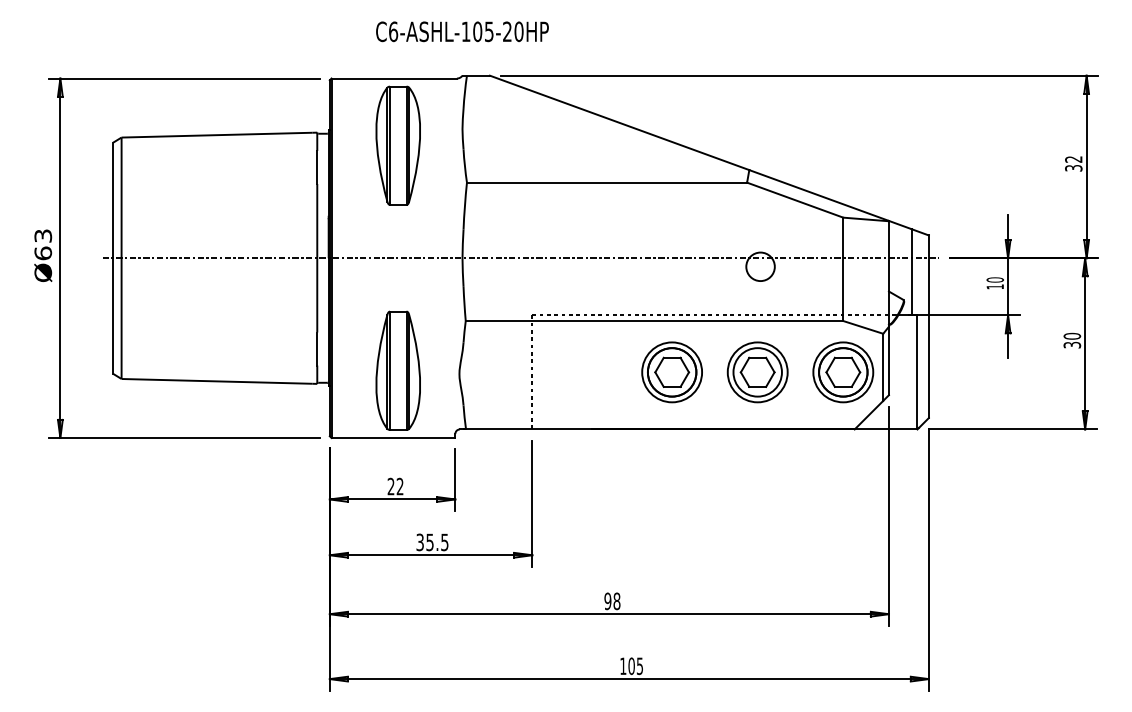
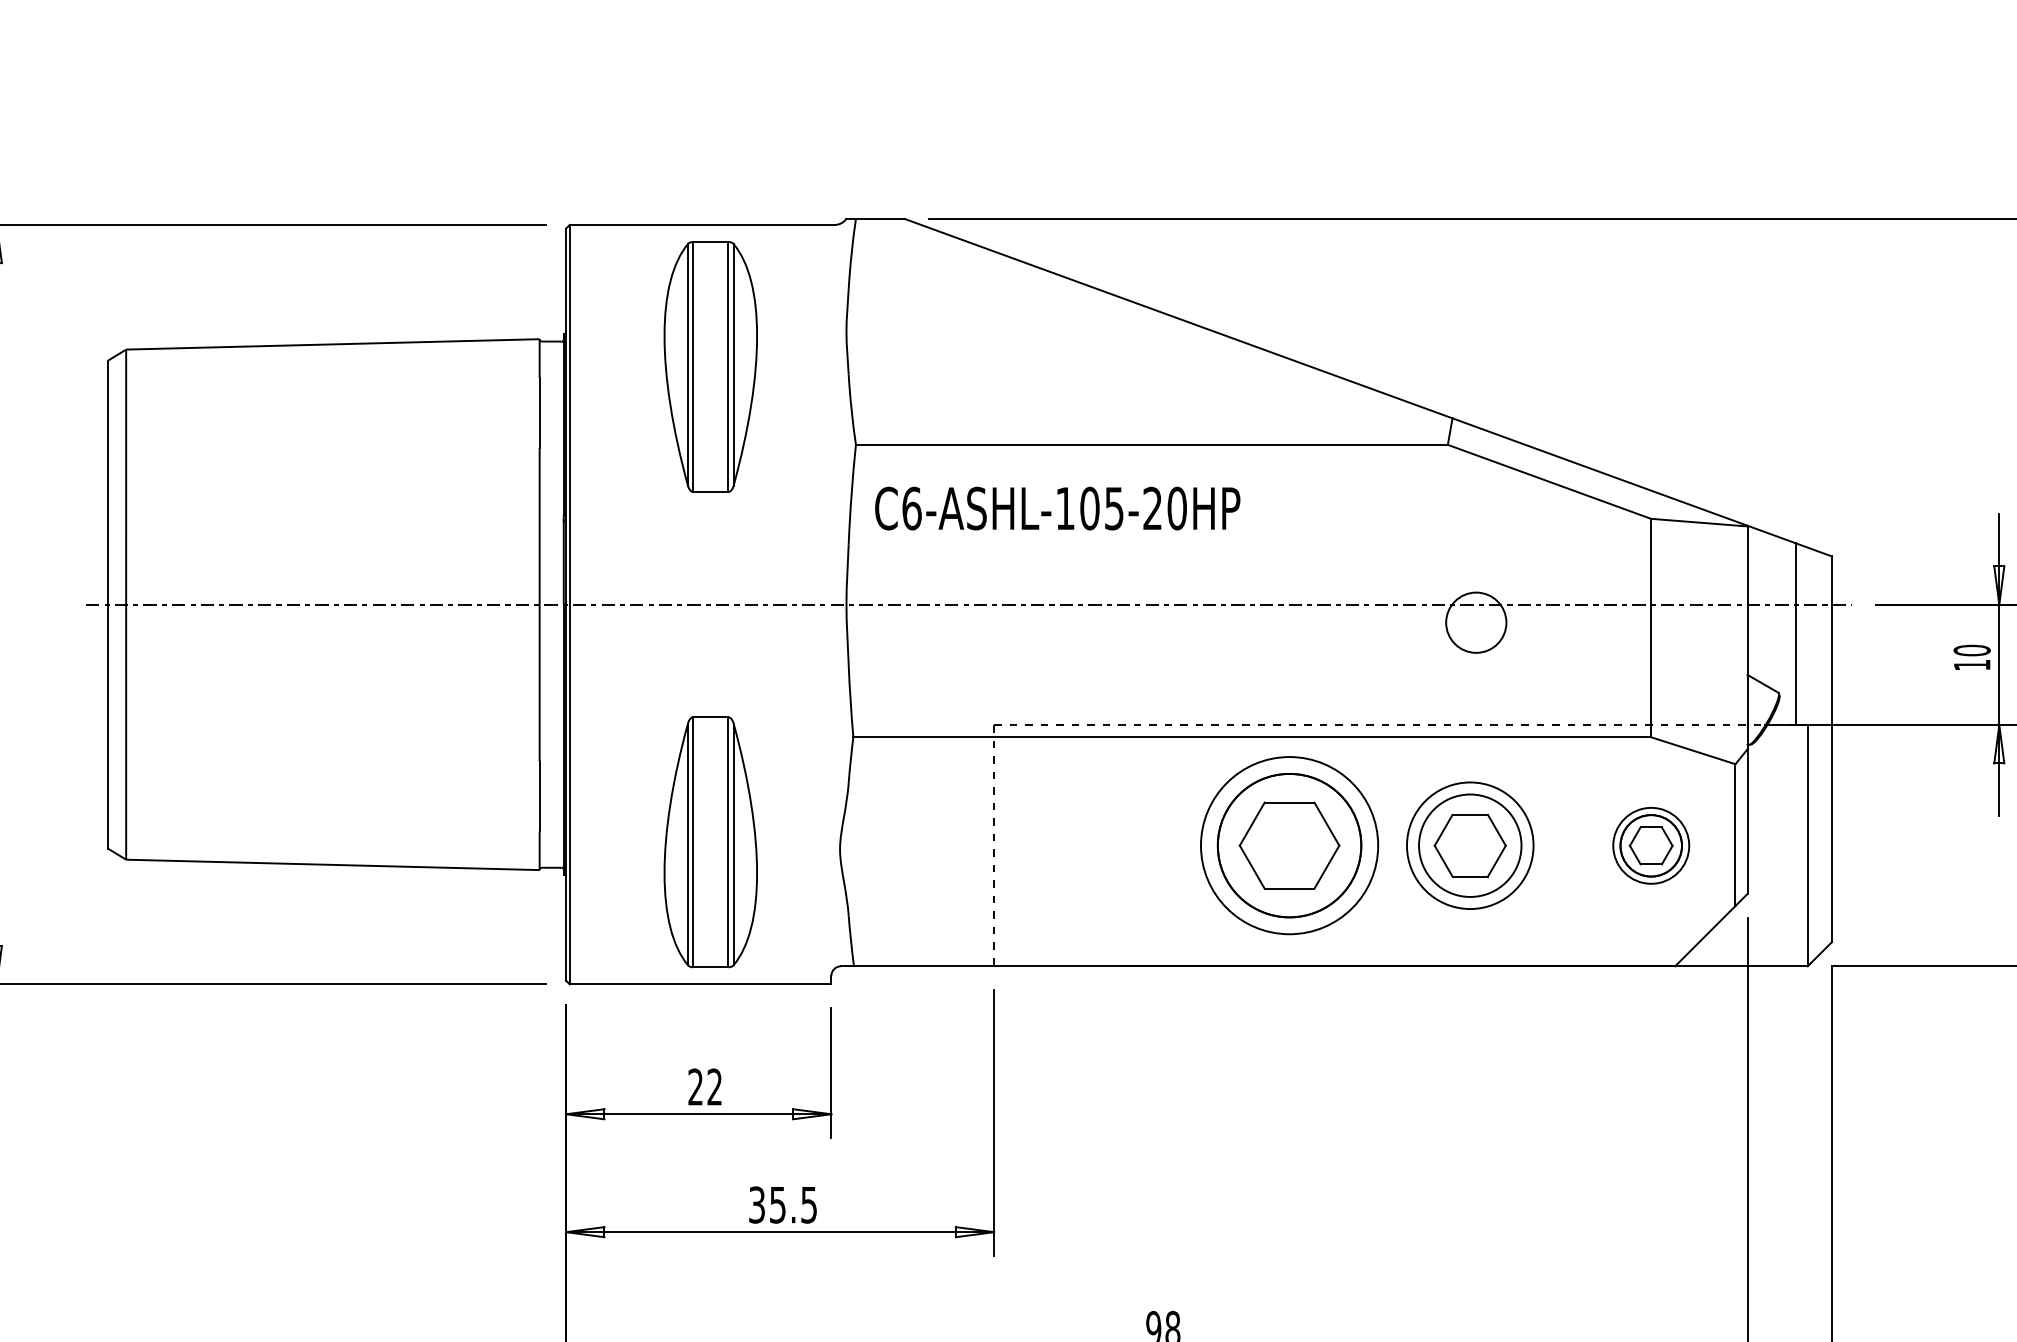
text: (462, 31) -> (1057, 507), moved
part: (671, 372) -> (1288, 845), size x1.4
part: (843, 372) -> (1651, 845), size x0.6

